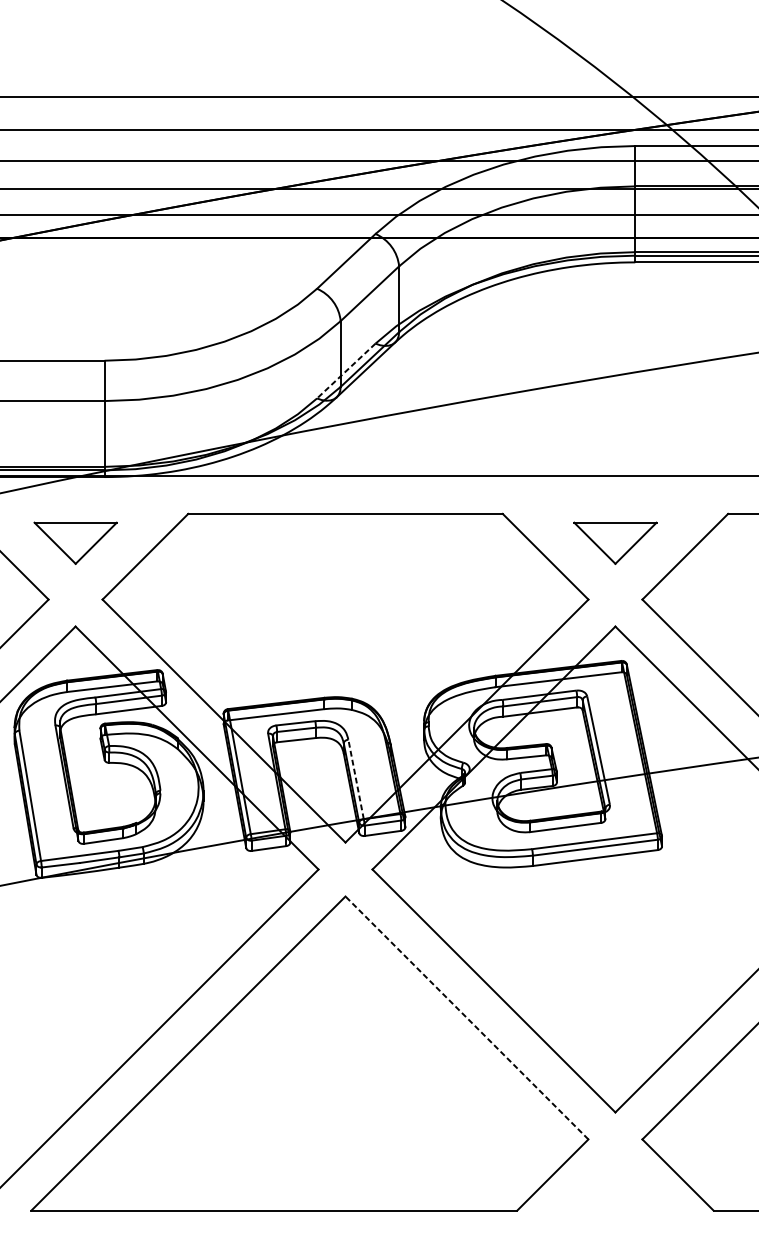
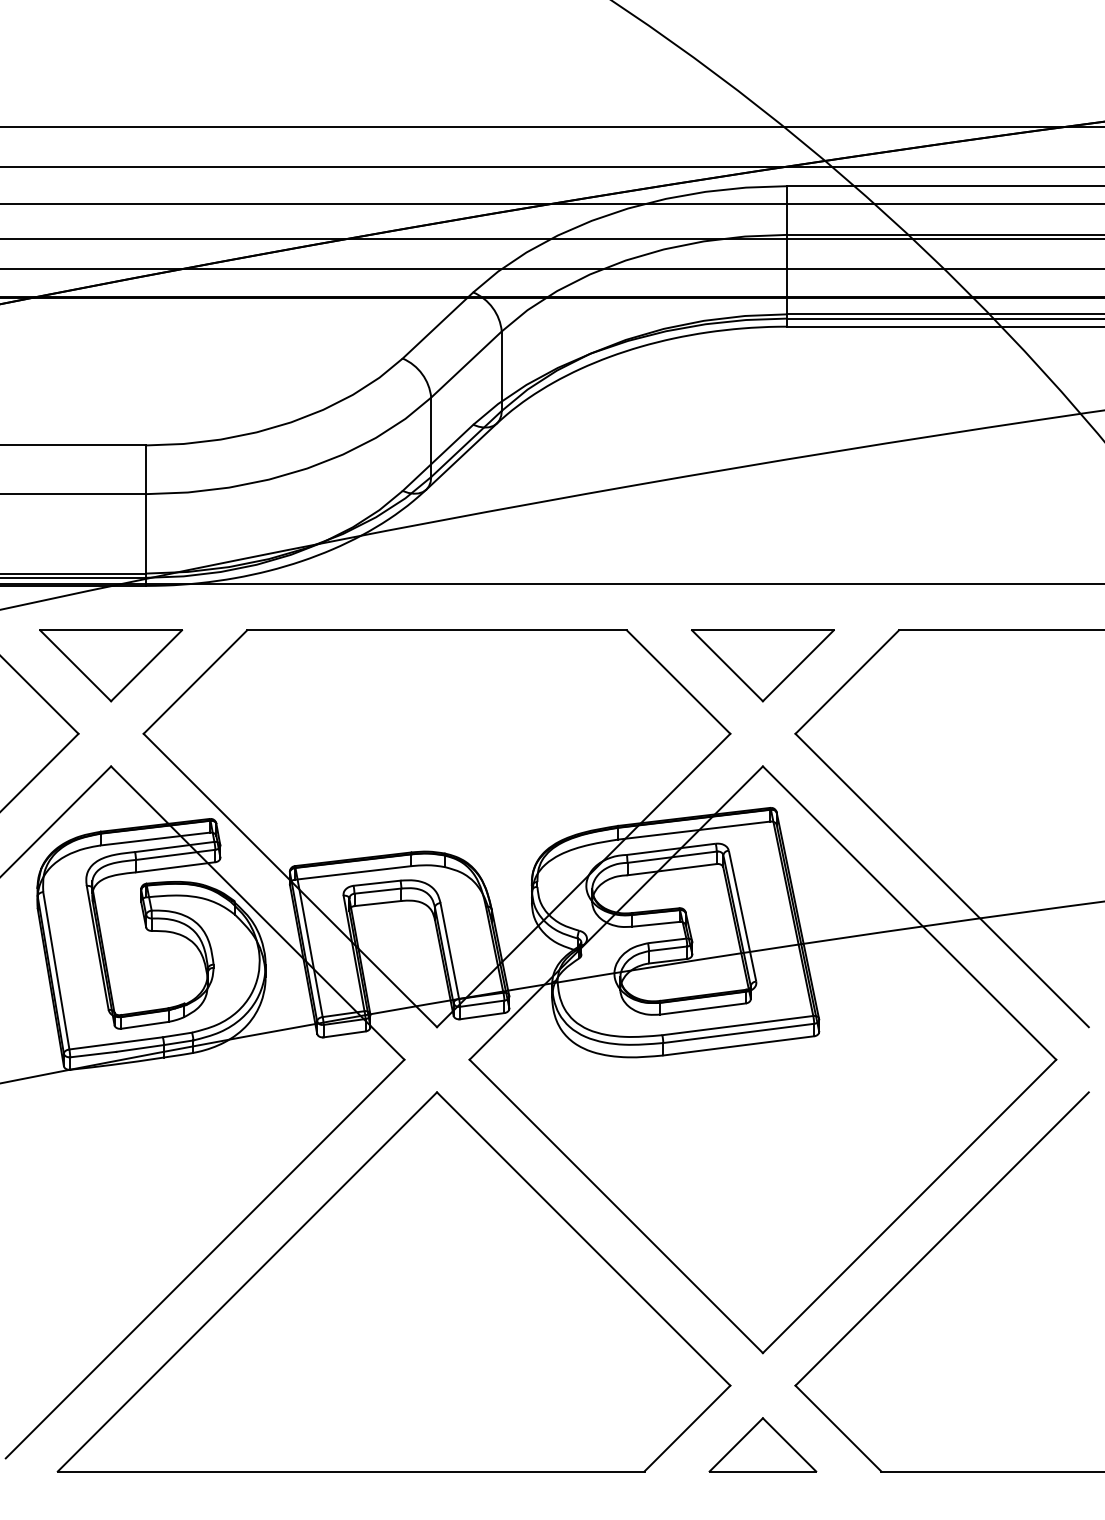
line: (345, 371) -> (437, 458), dashed -> solid
part: (75, 542) -> (111, 665), size x1.43
part: (615, 542) -> (762, 665), size x1.43
line: (355, 779) -> (449, 951), dashed -> solid
line: (466, 1017) -> (583, 1238), dashed -> solid
part: (615, 1188) -> (762, 1444), added

